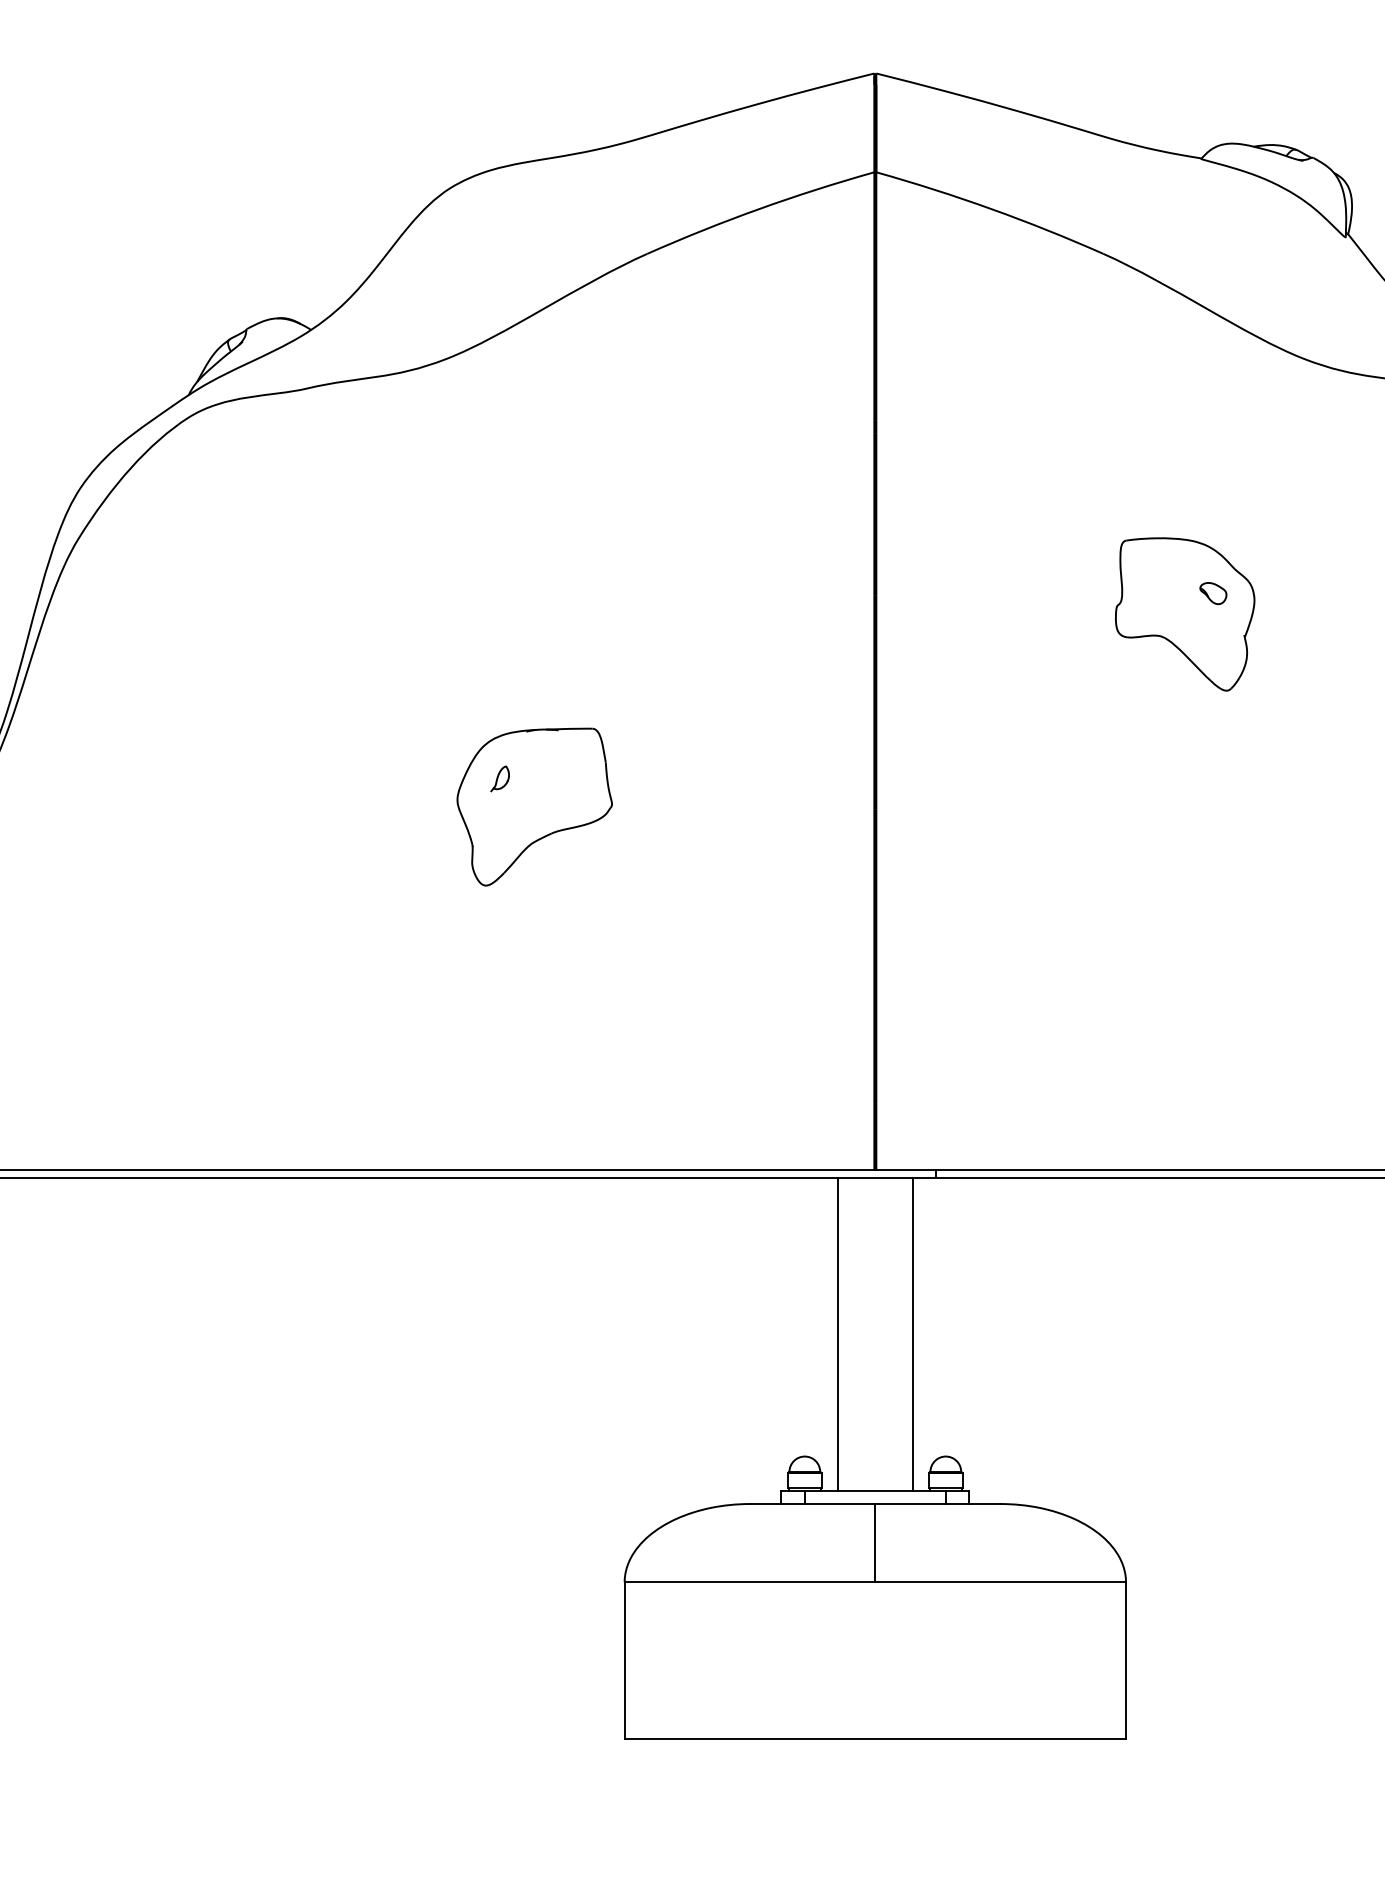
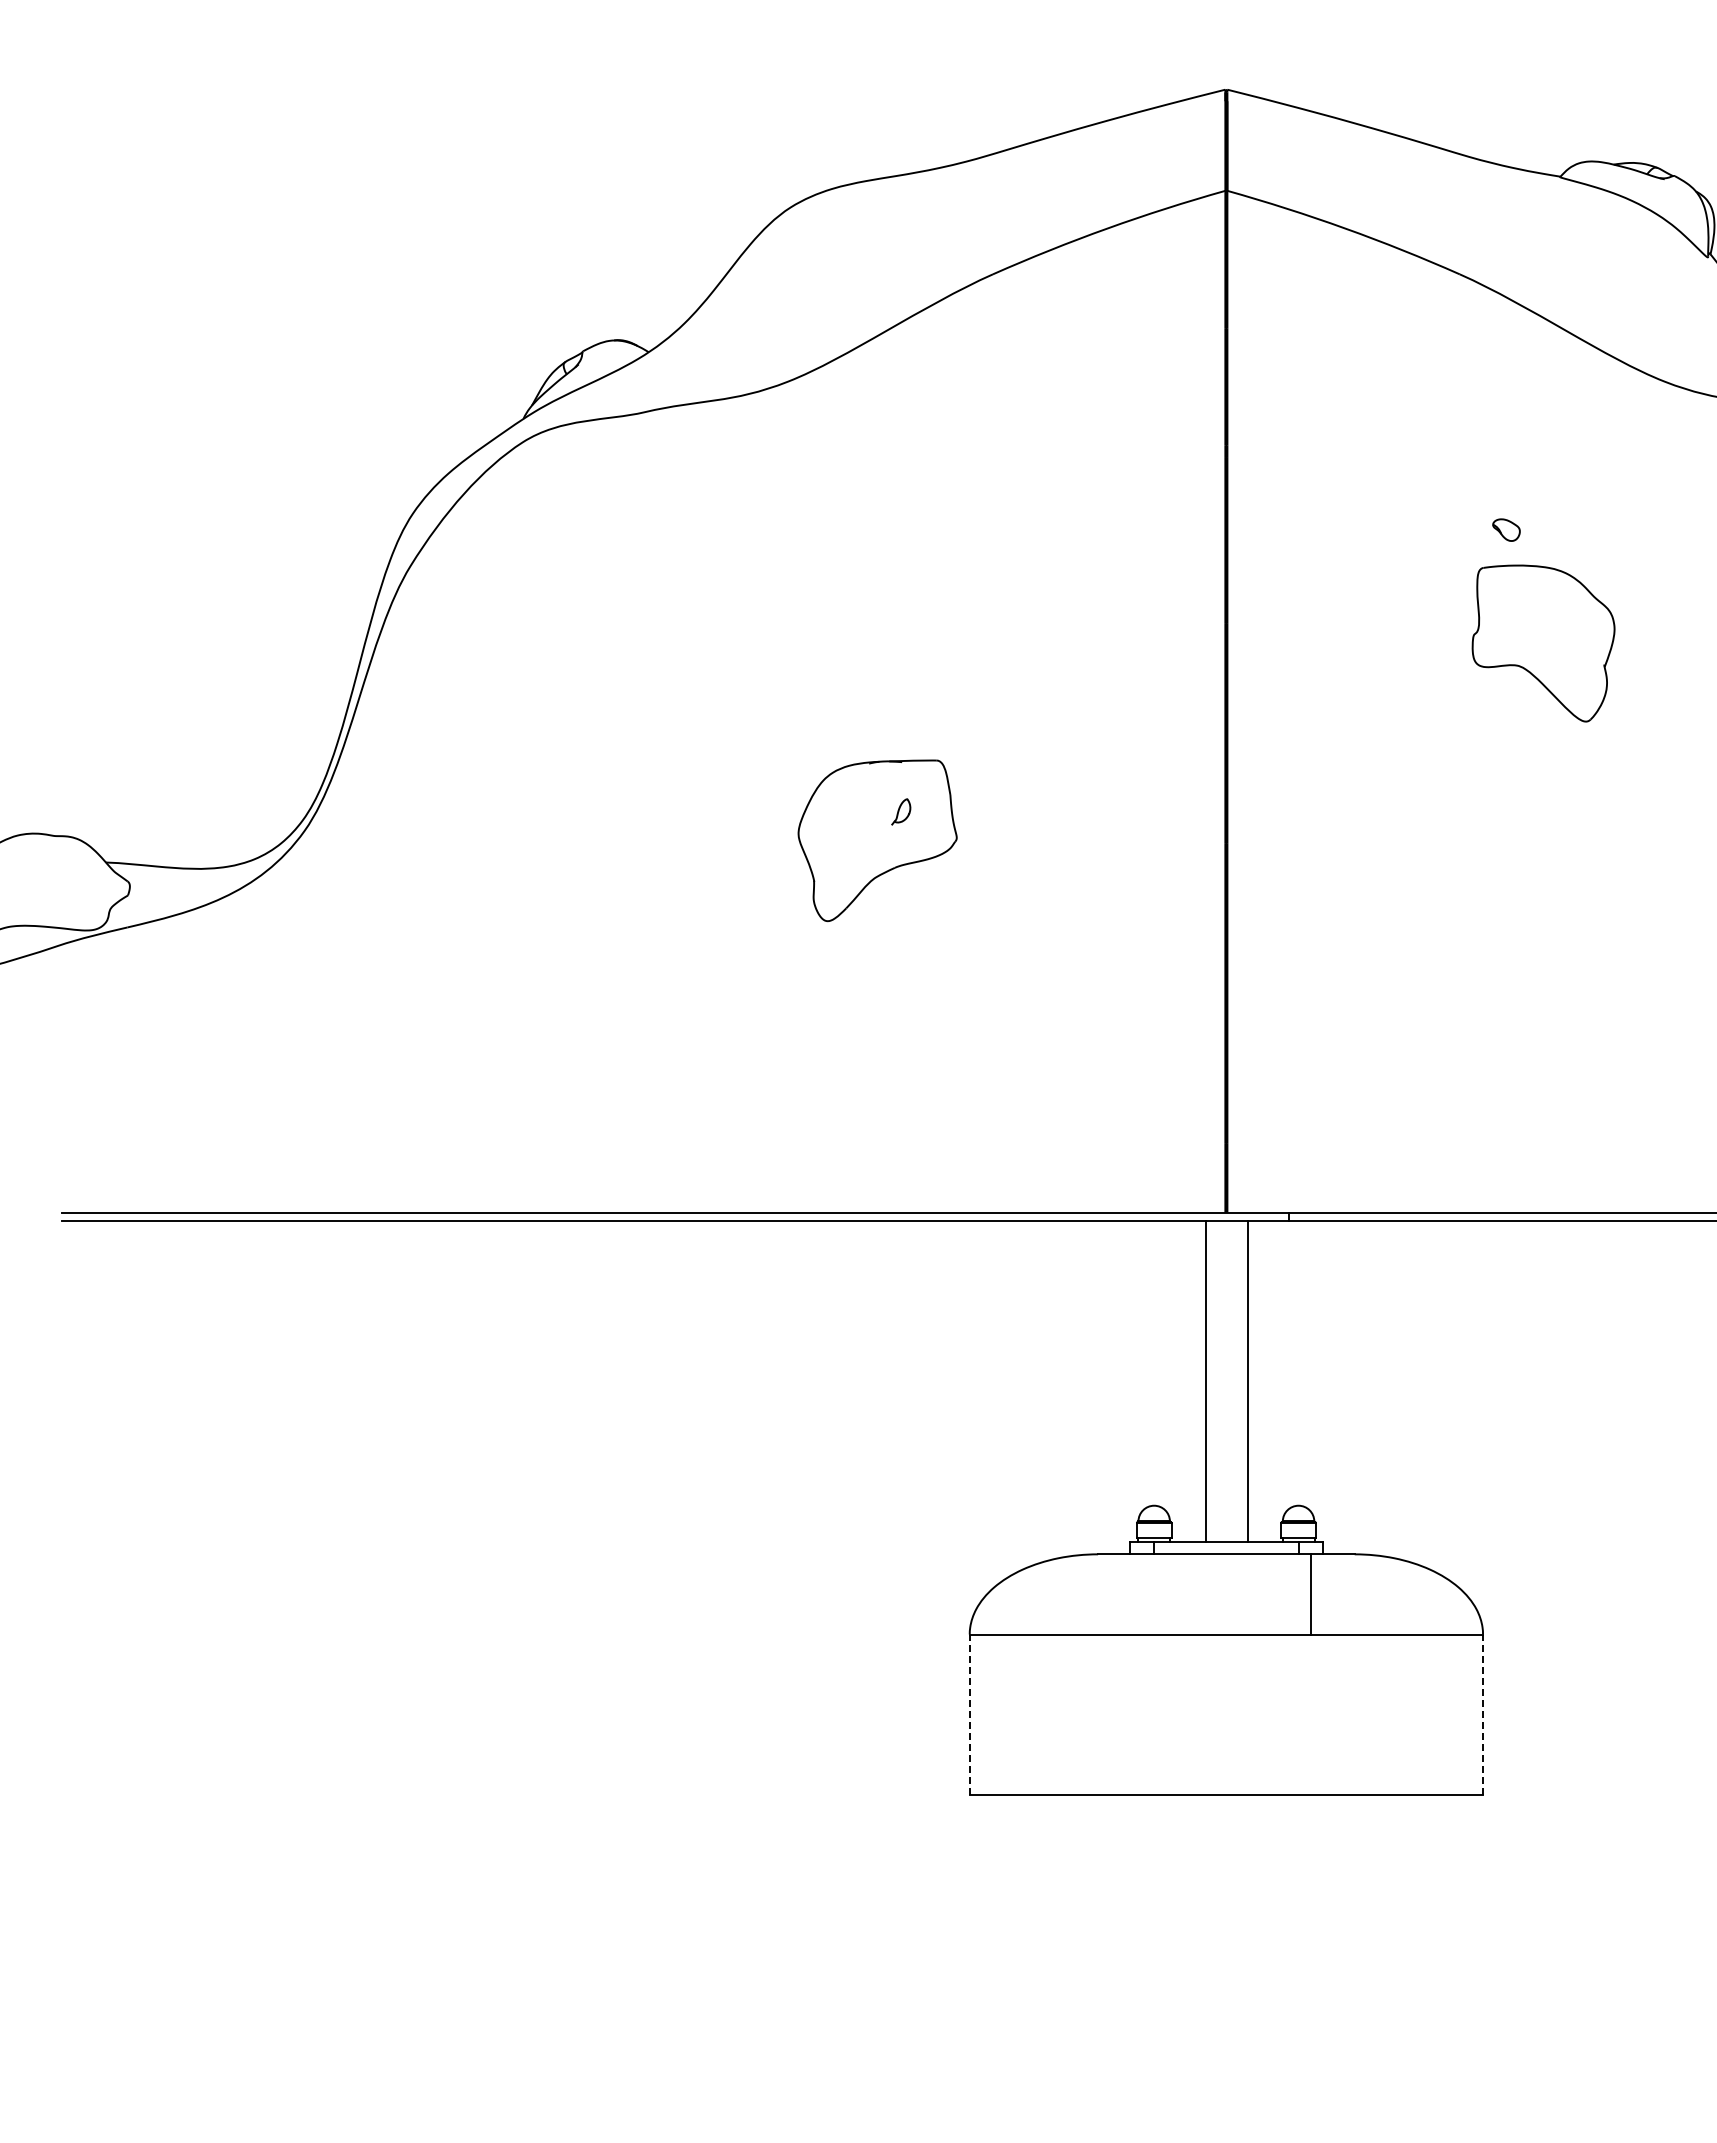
part: (1213, 592) -> (1506, 529), moved
part: (500, 778) -> (901, 811), moved
line: (837, 1334) -> (1247, 1380), moved
line: (913, 1334) -> (1206, 1380), moved
line: (875, 1543) -> (1311, 1594), moved
line: (624, 1660) -> (969, 1714), solid -> dashed
line: (1126, 1660) -> (1483, 1714), solid -> dashed

